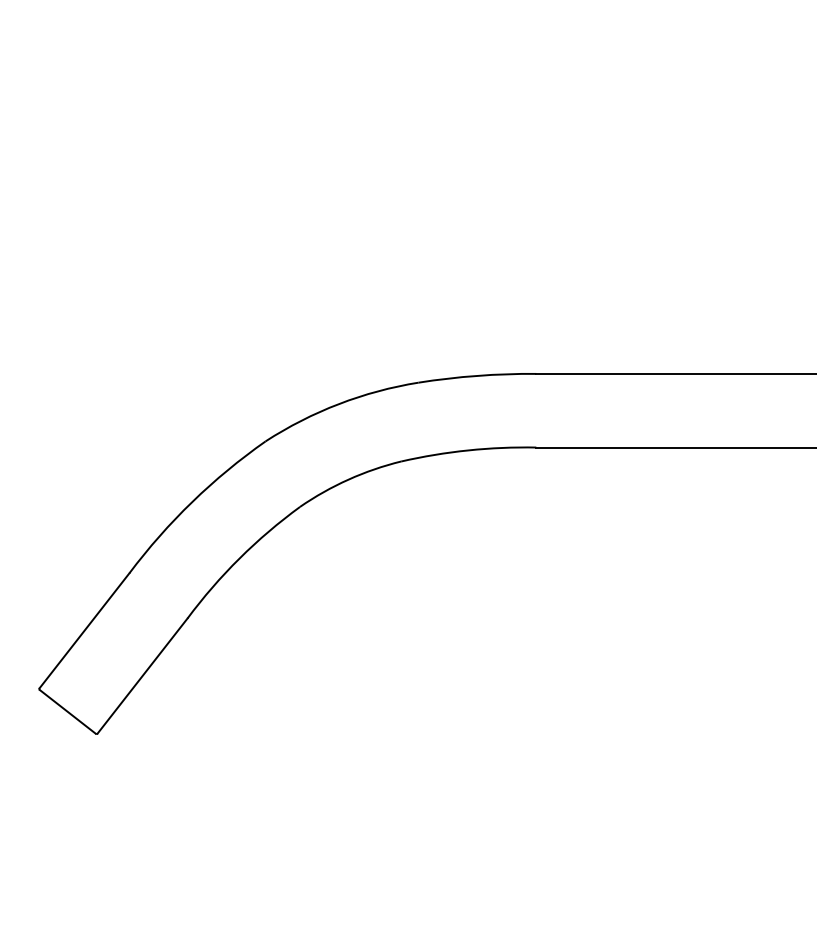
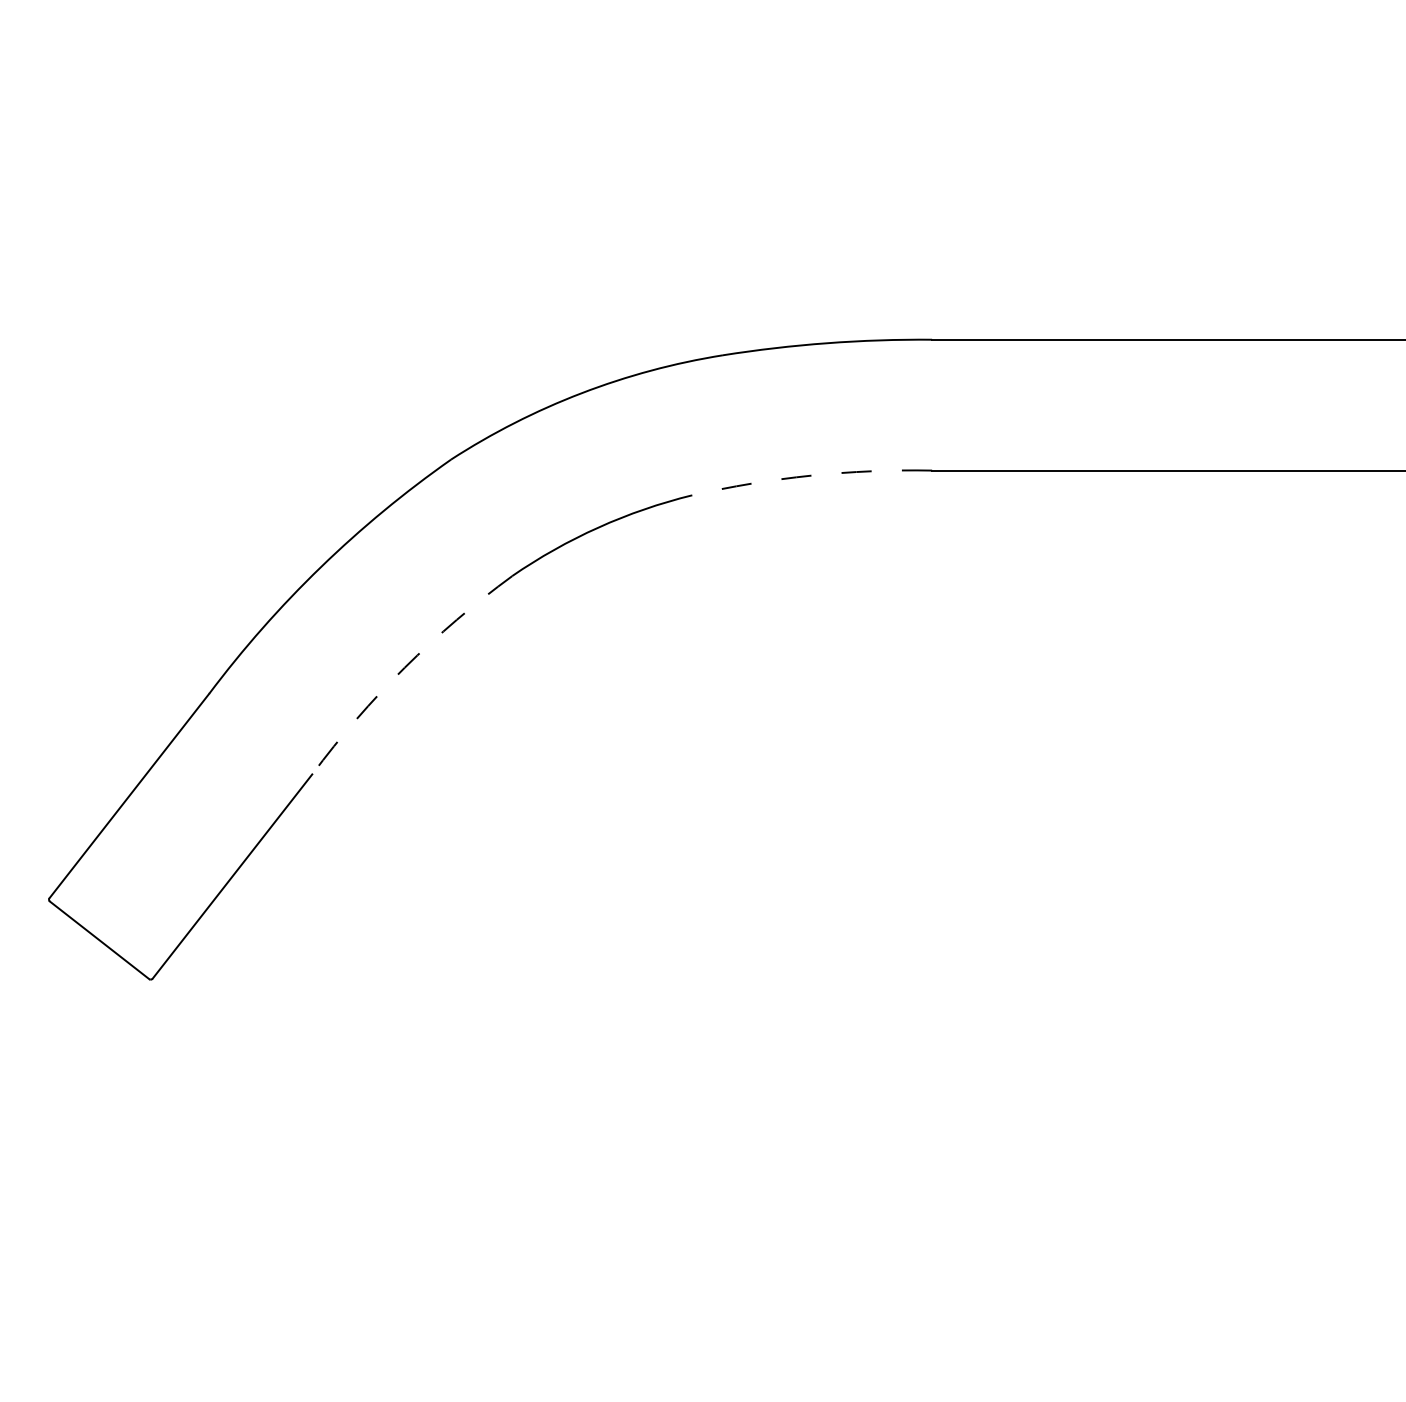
arc: (468, 450) -> (811, 475), solid -> dashed
arc: (239, 558) -> (404, 667), solid -> dashed

